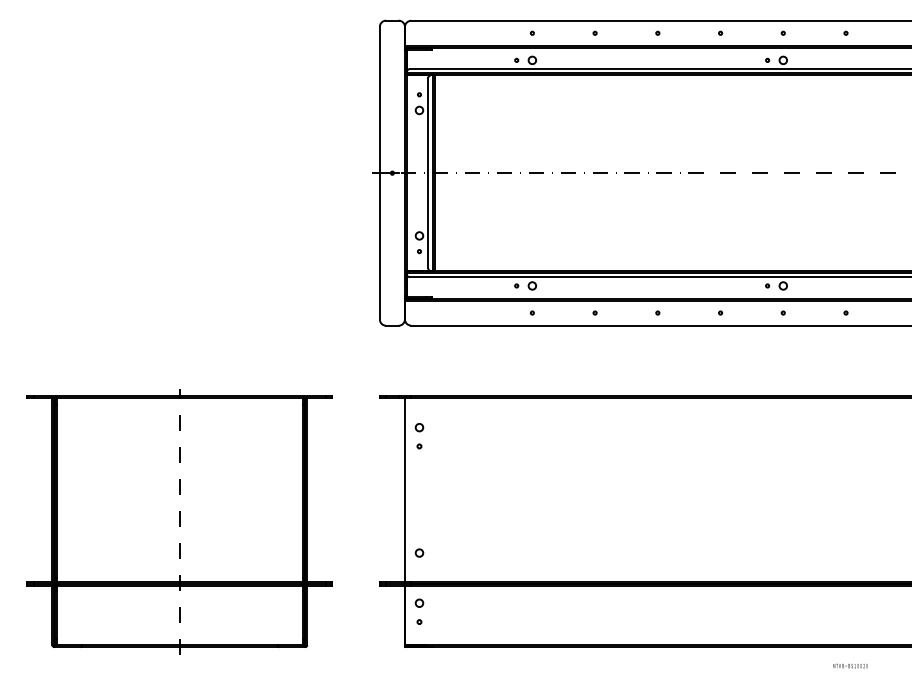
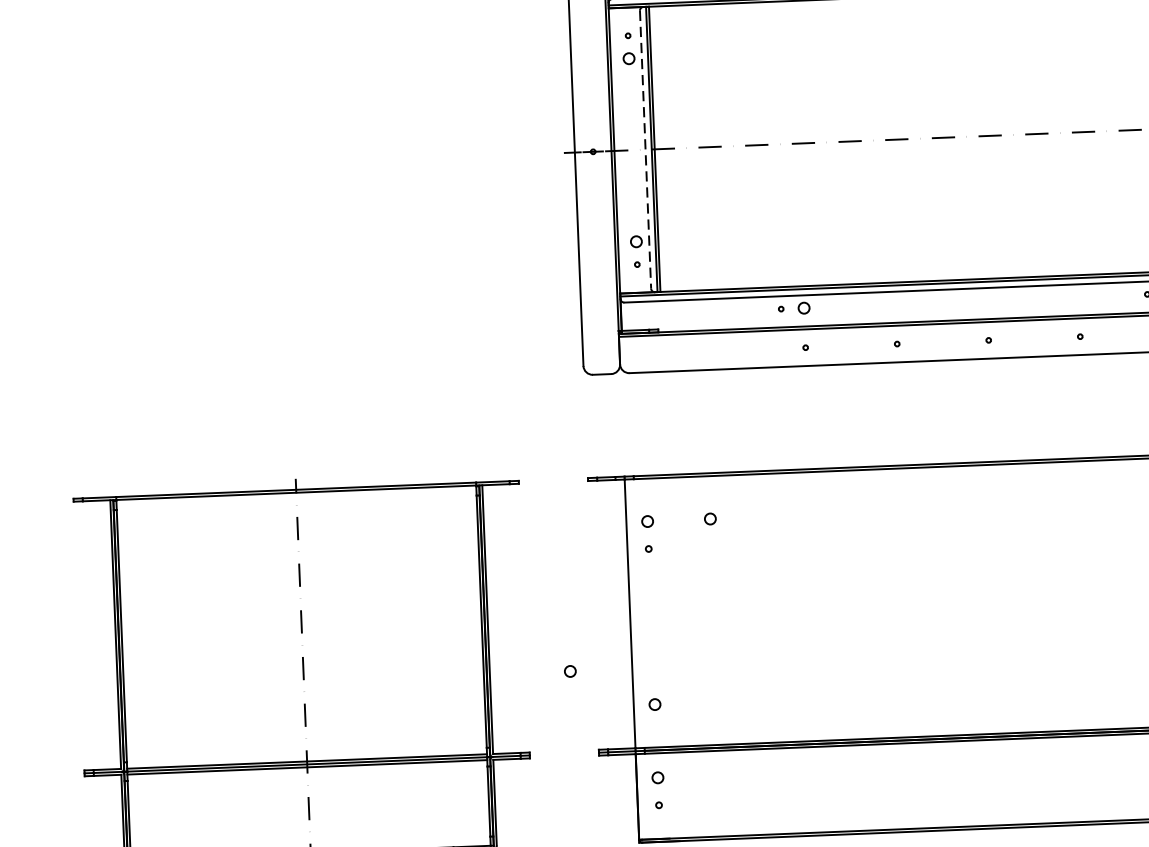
line: (428, 173) -> (645, 150), solid -> dashed
circle: (462, 427) -> (710, 518), added
circle: (362, 527) -> (570, 670), added

